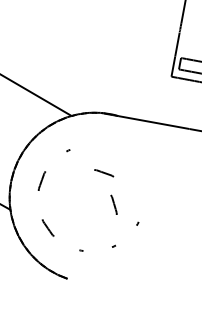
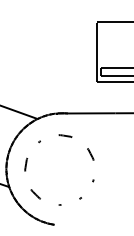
line: (104, 172) -> (65, 135), moved
line: (113, 204) -> (90, 154), moved

